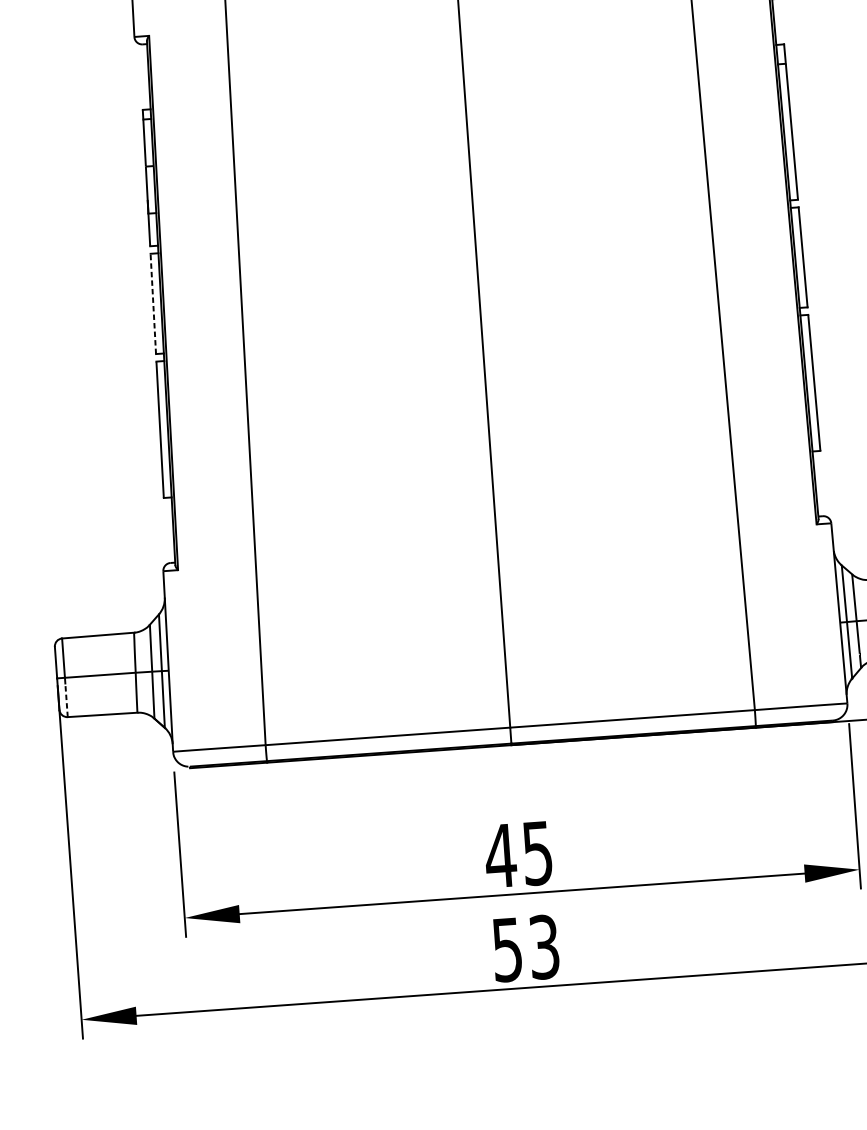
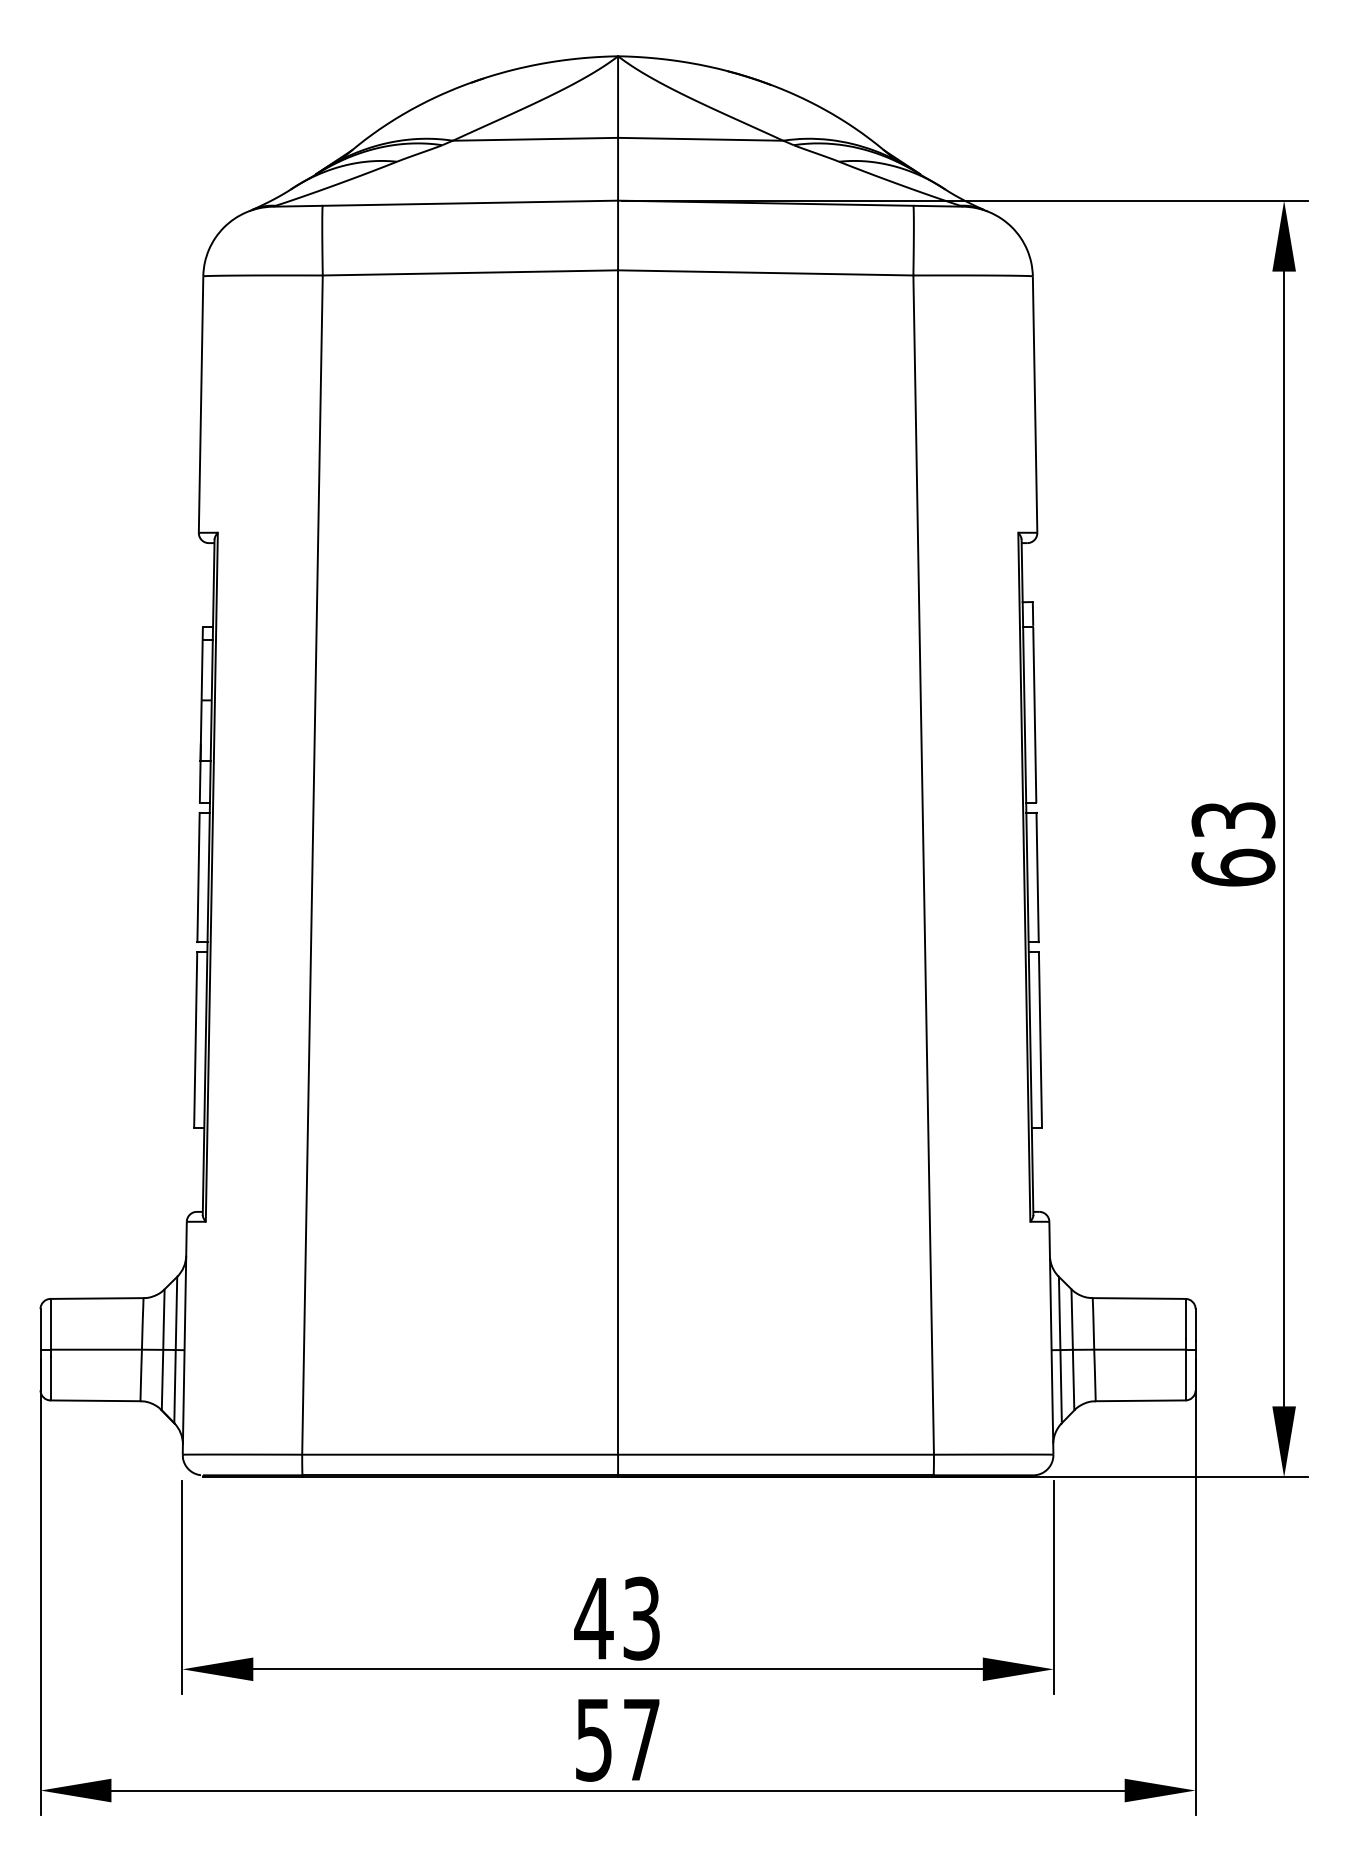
line: (153, 303) -> (198, 877), dashed -> solid
line: (66, 700) -> (50, 1378), dashed -> solid
text: (537, 853) -> (641, 1618), 45 -> 43
text: (544, 946) -> (641, 1739), 53 -> 57

